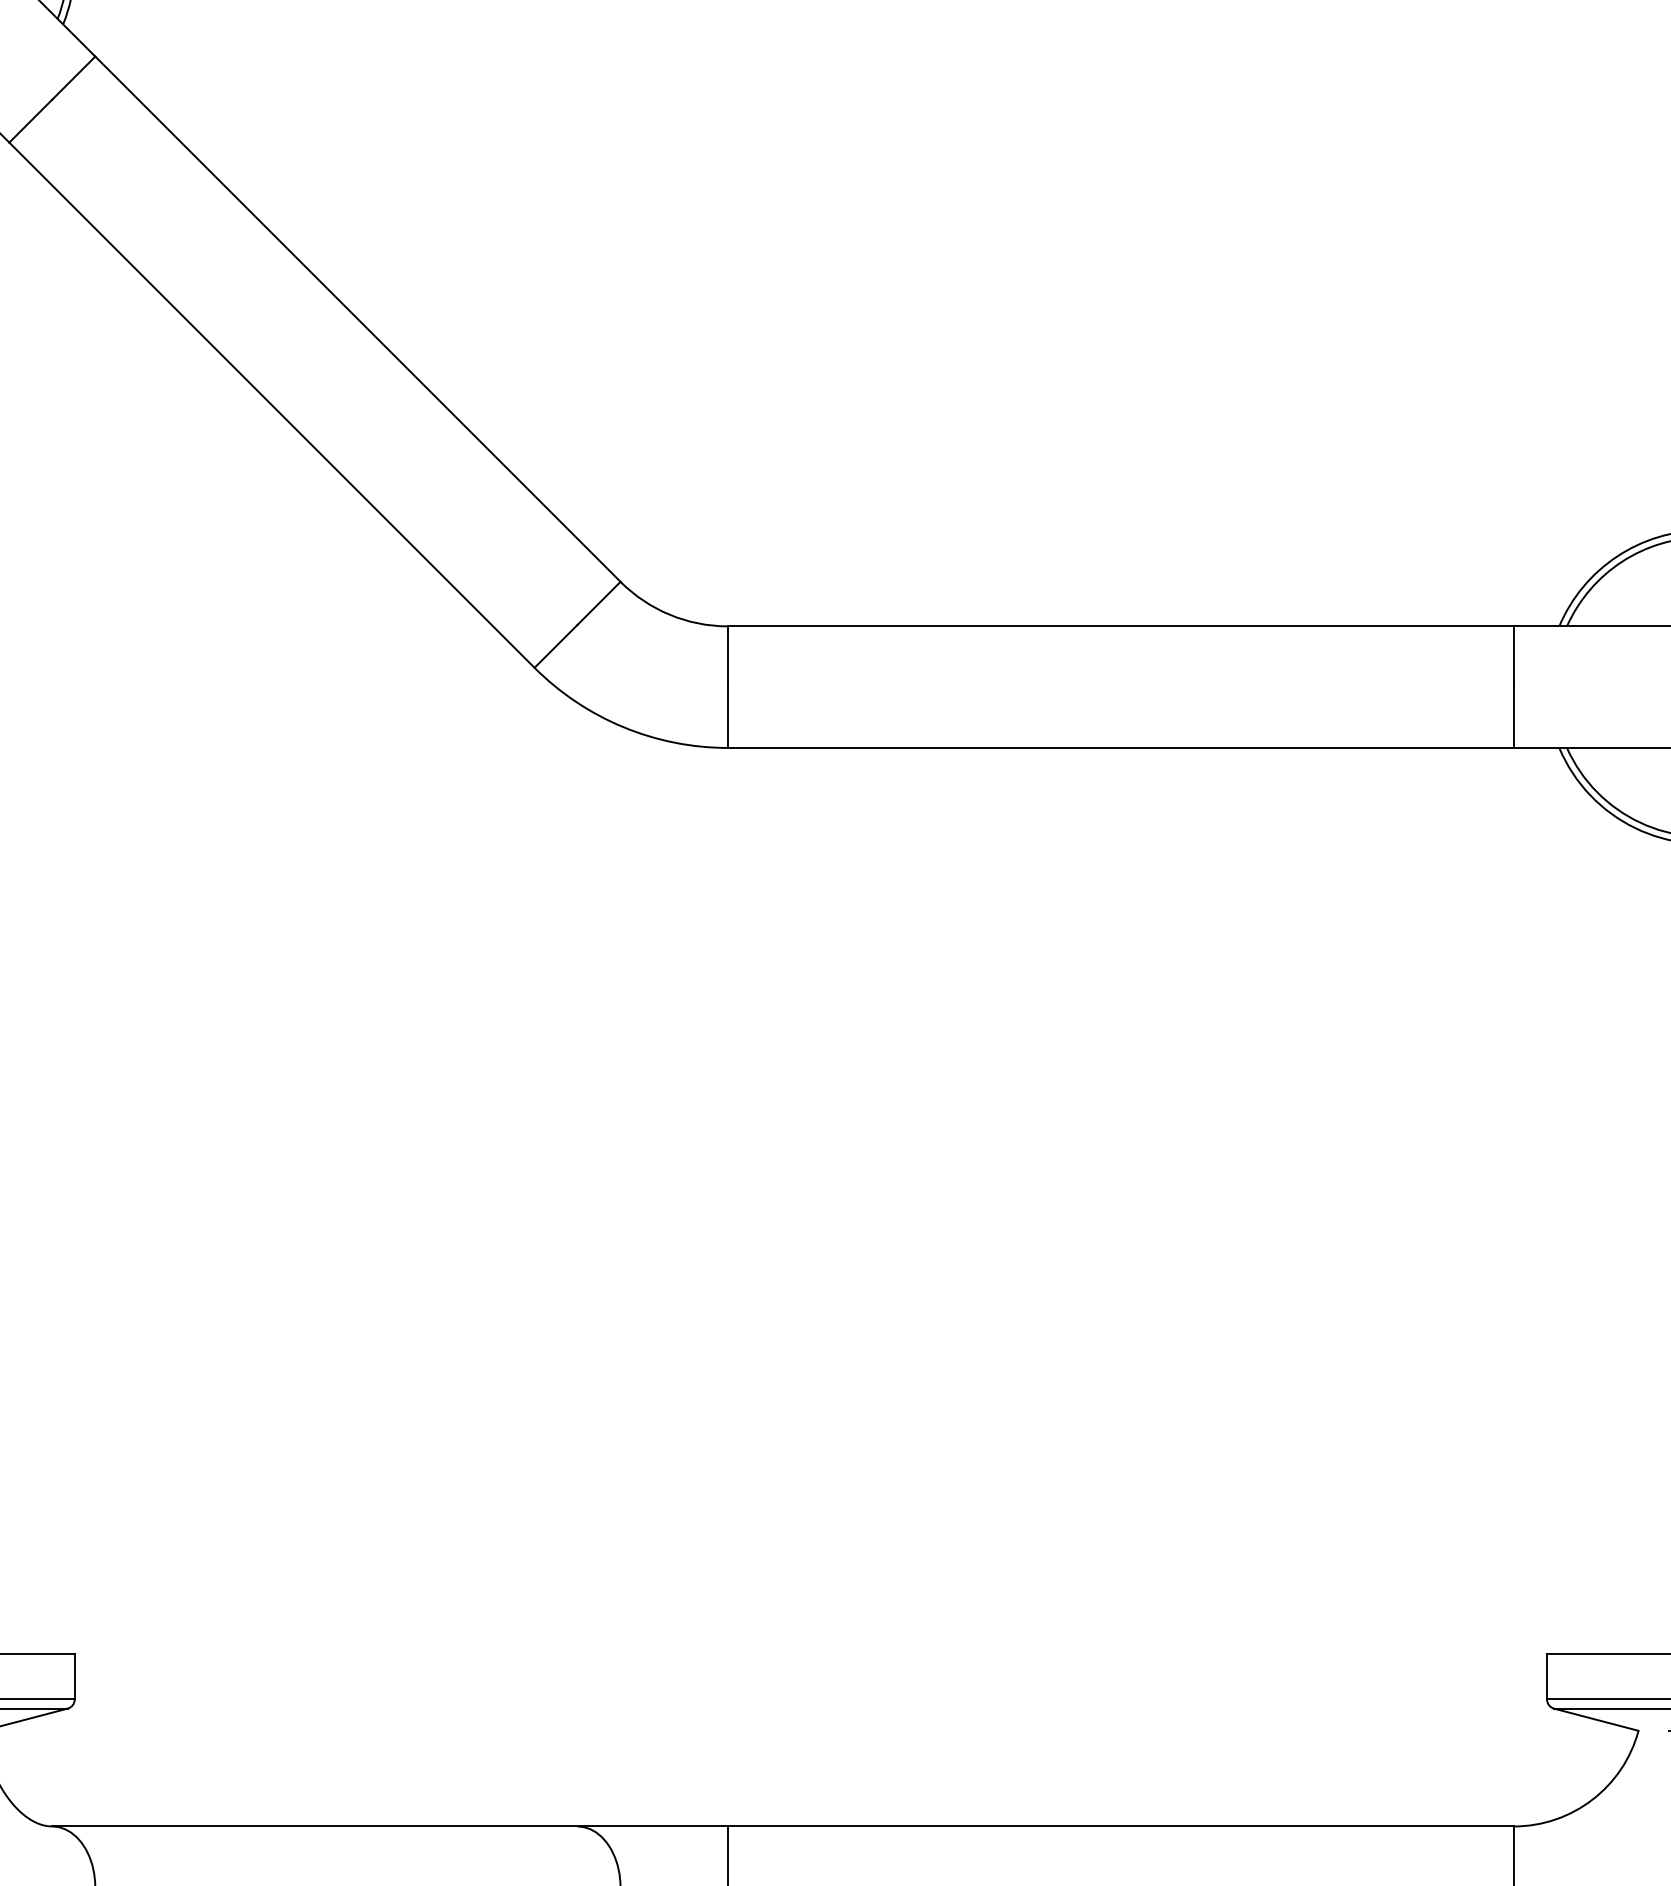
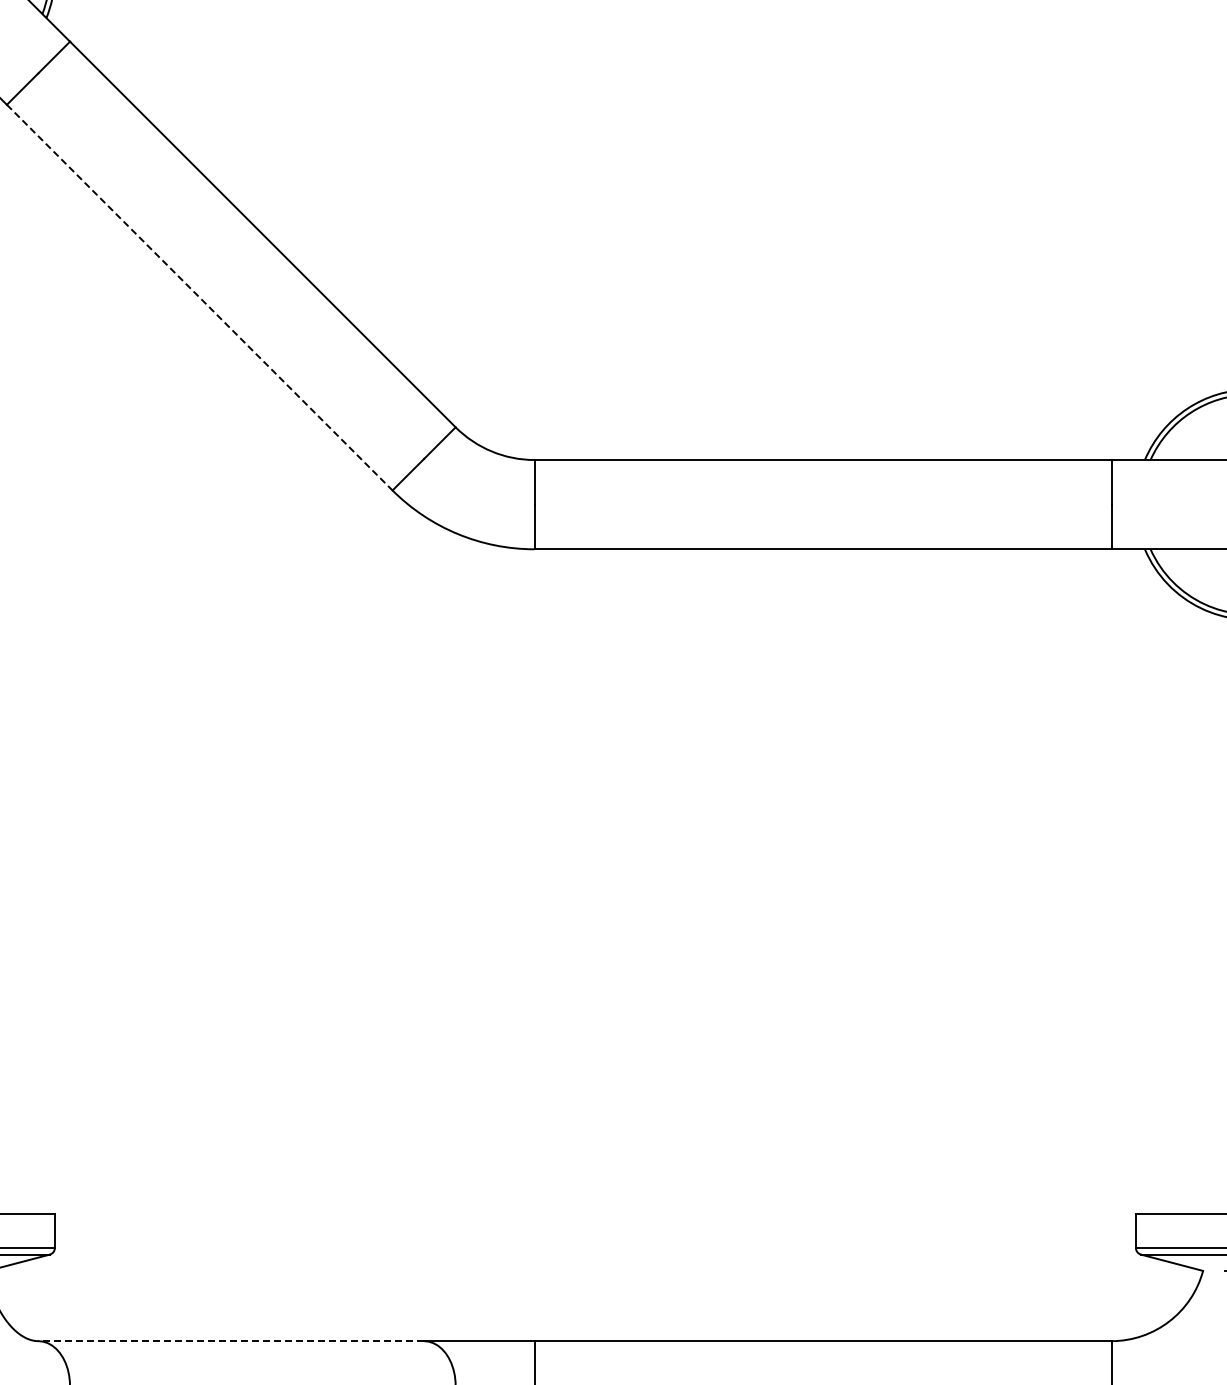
line: (271, 405) -> (199, 297), solid -> dashed
line: (315, 1826) -> (231, 1341), solid -> dashed

